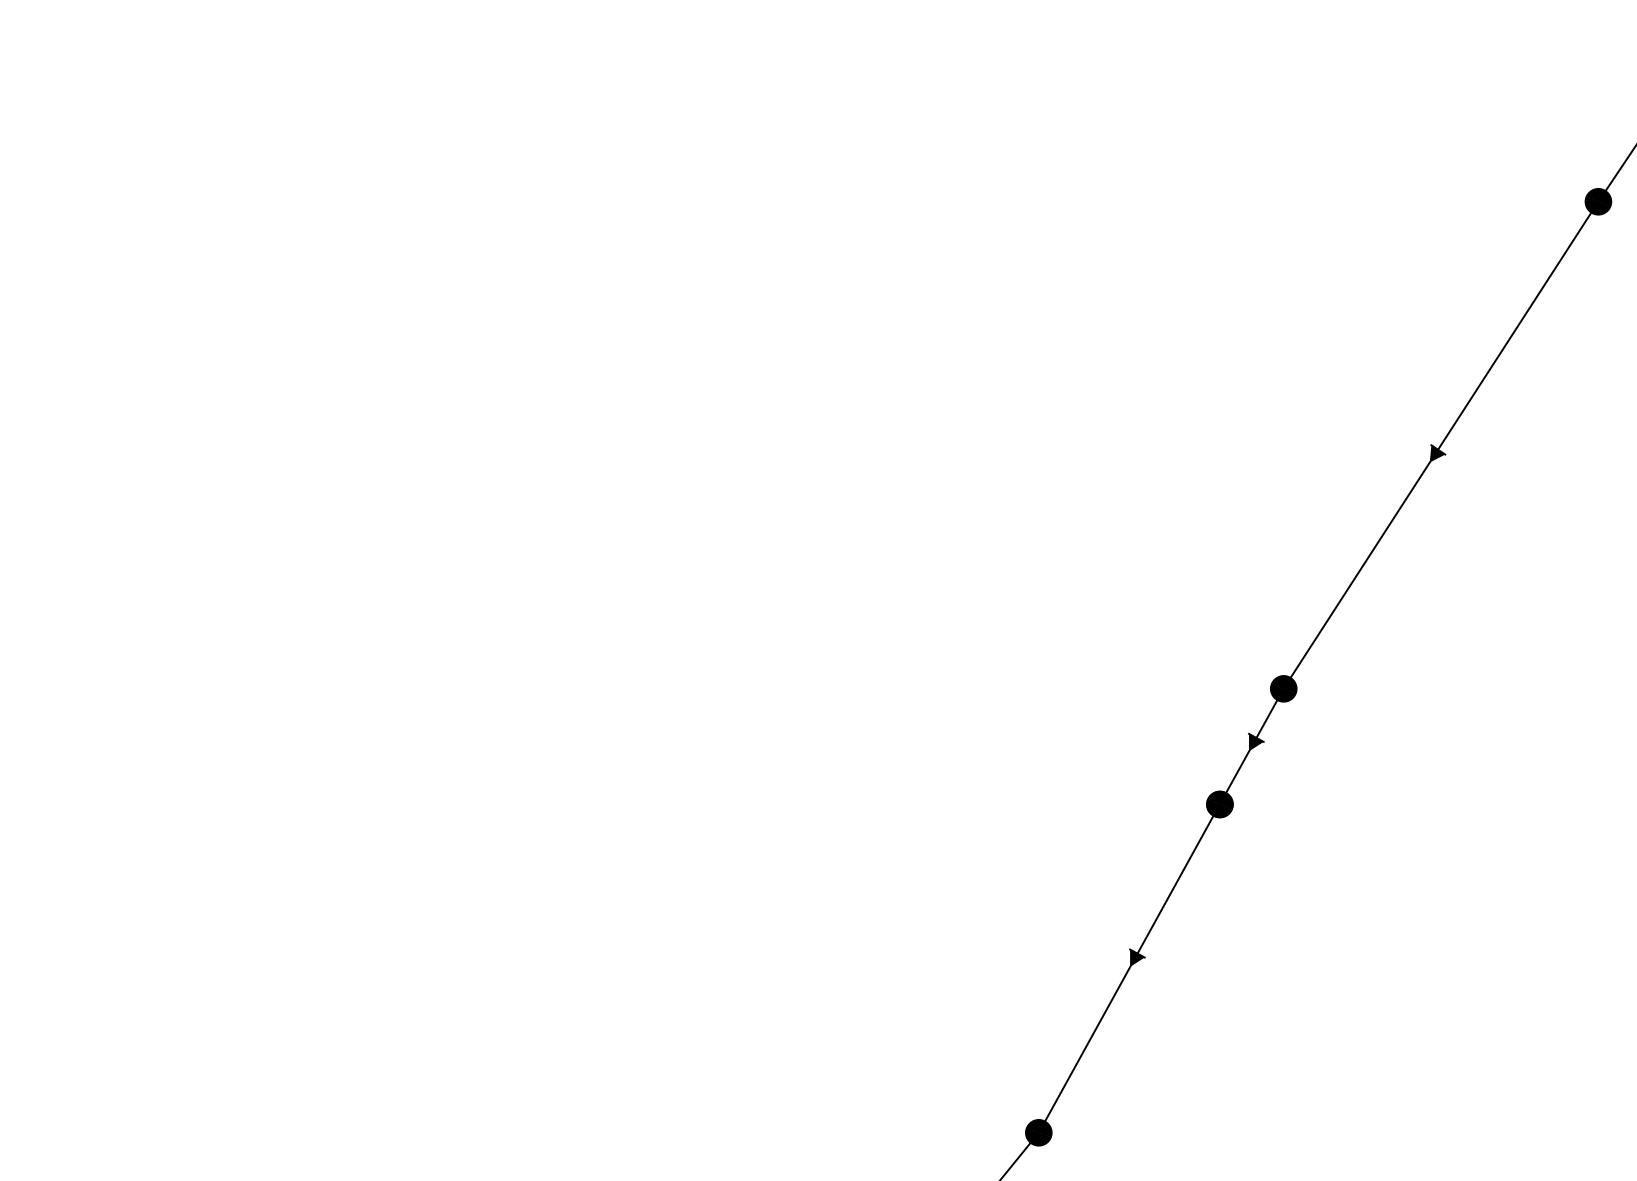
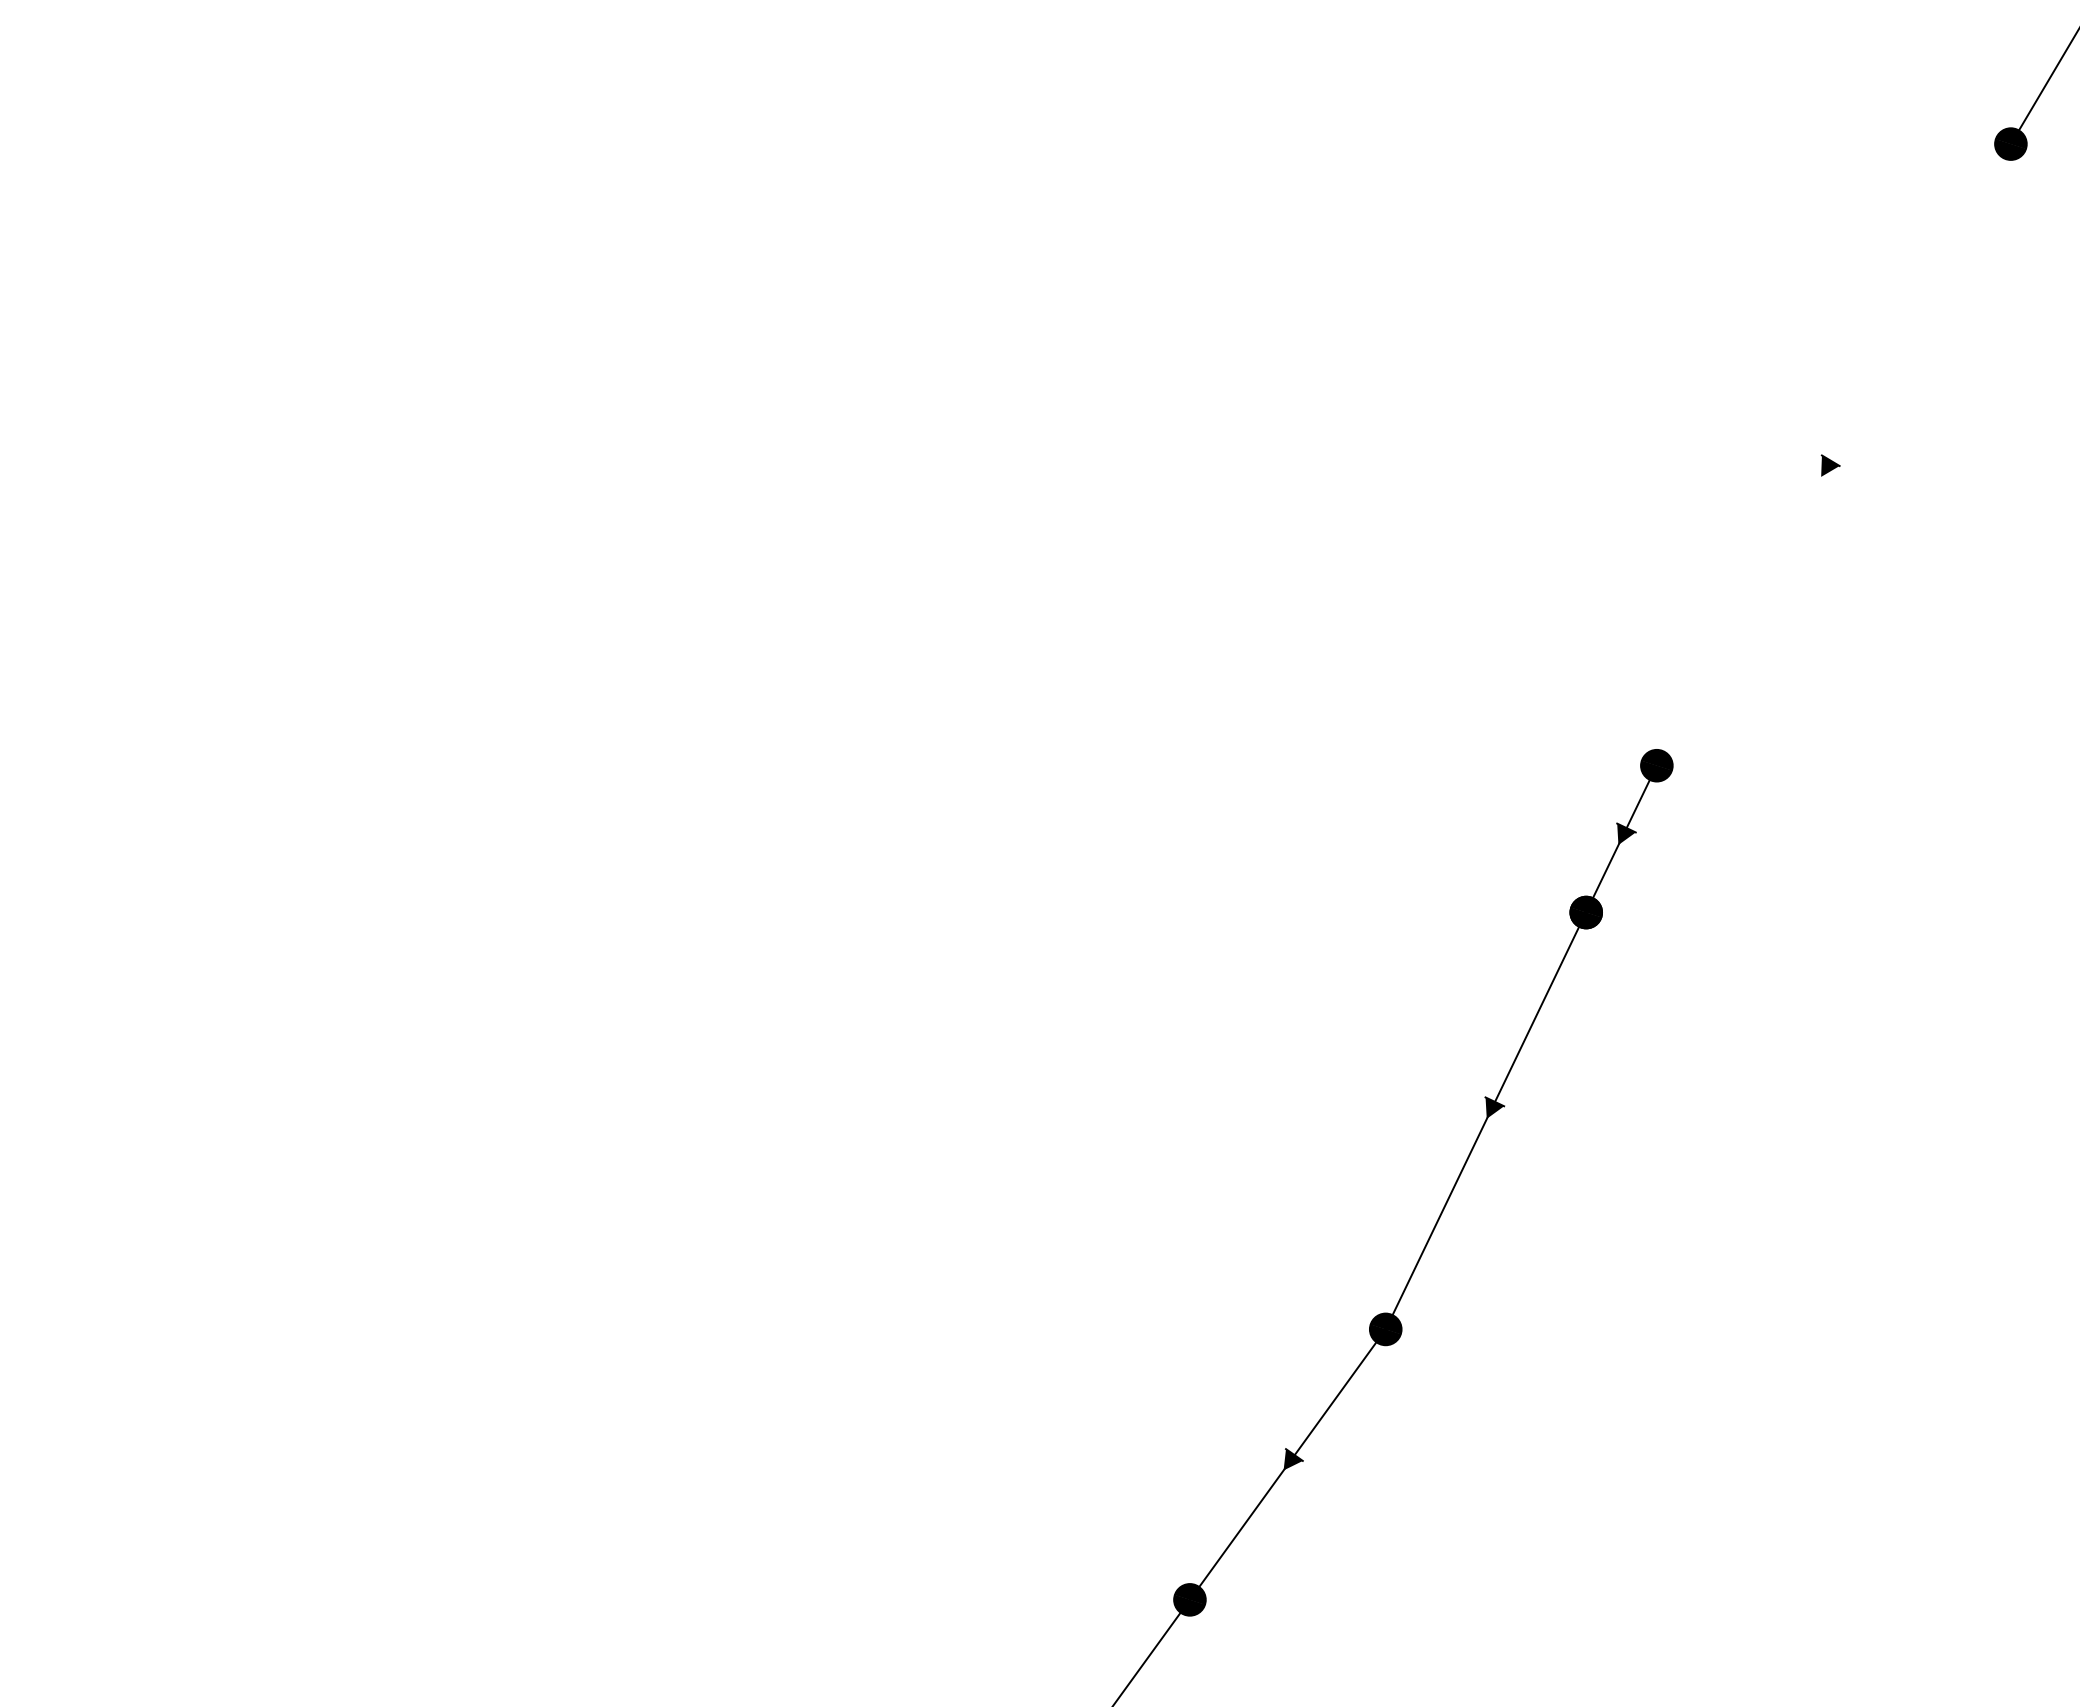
line: (1440, 444) -> (1833, 454), removed

